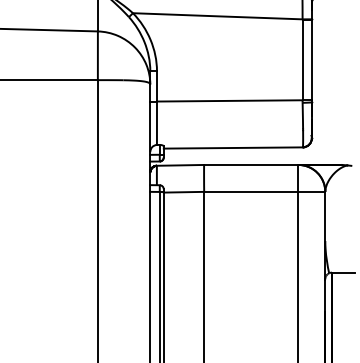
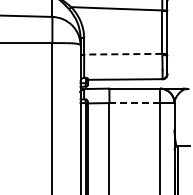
line: (228, 101) -> (122, 54), solid -> dashed
line: (250, 192) -> (134, 103), solid -> dashed

